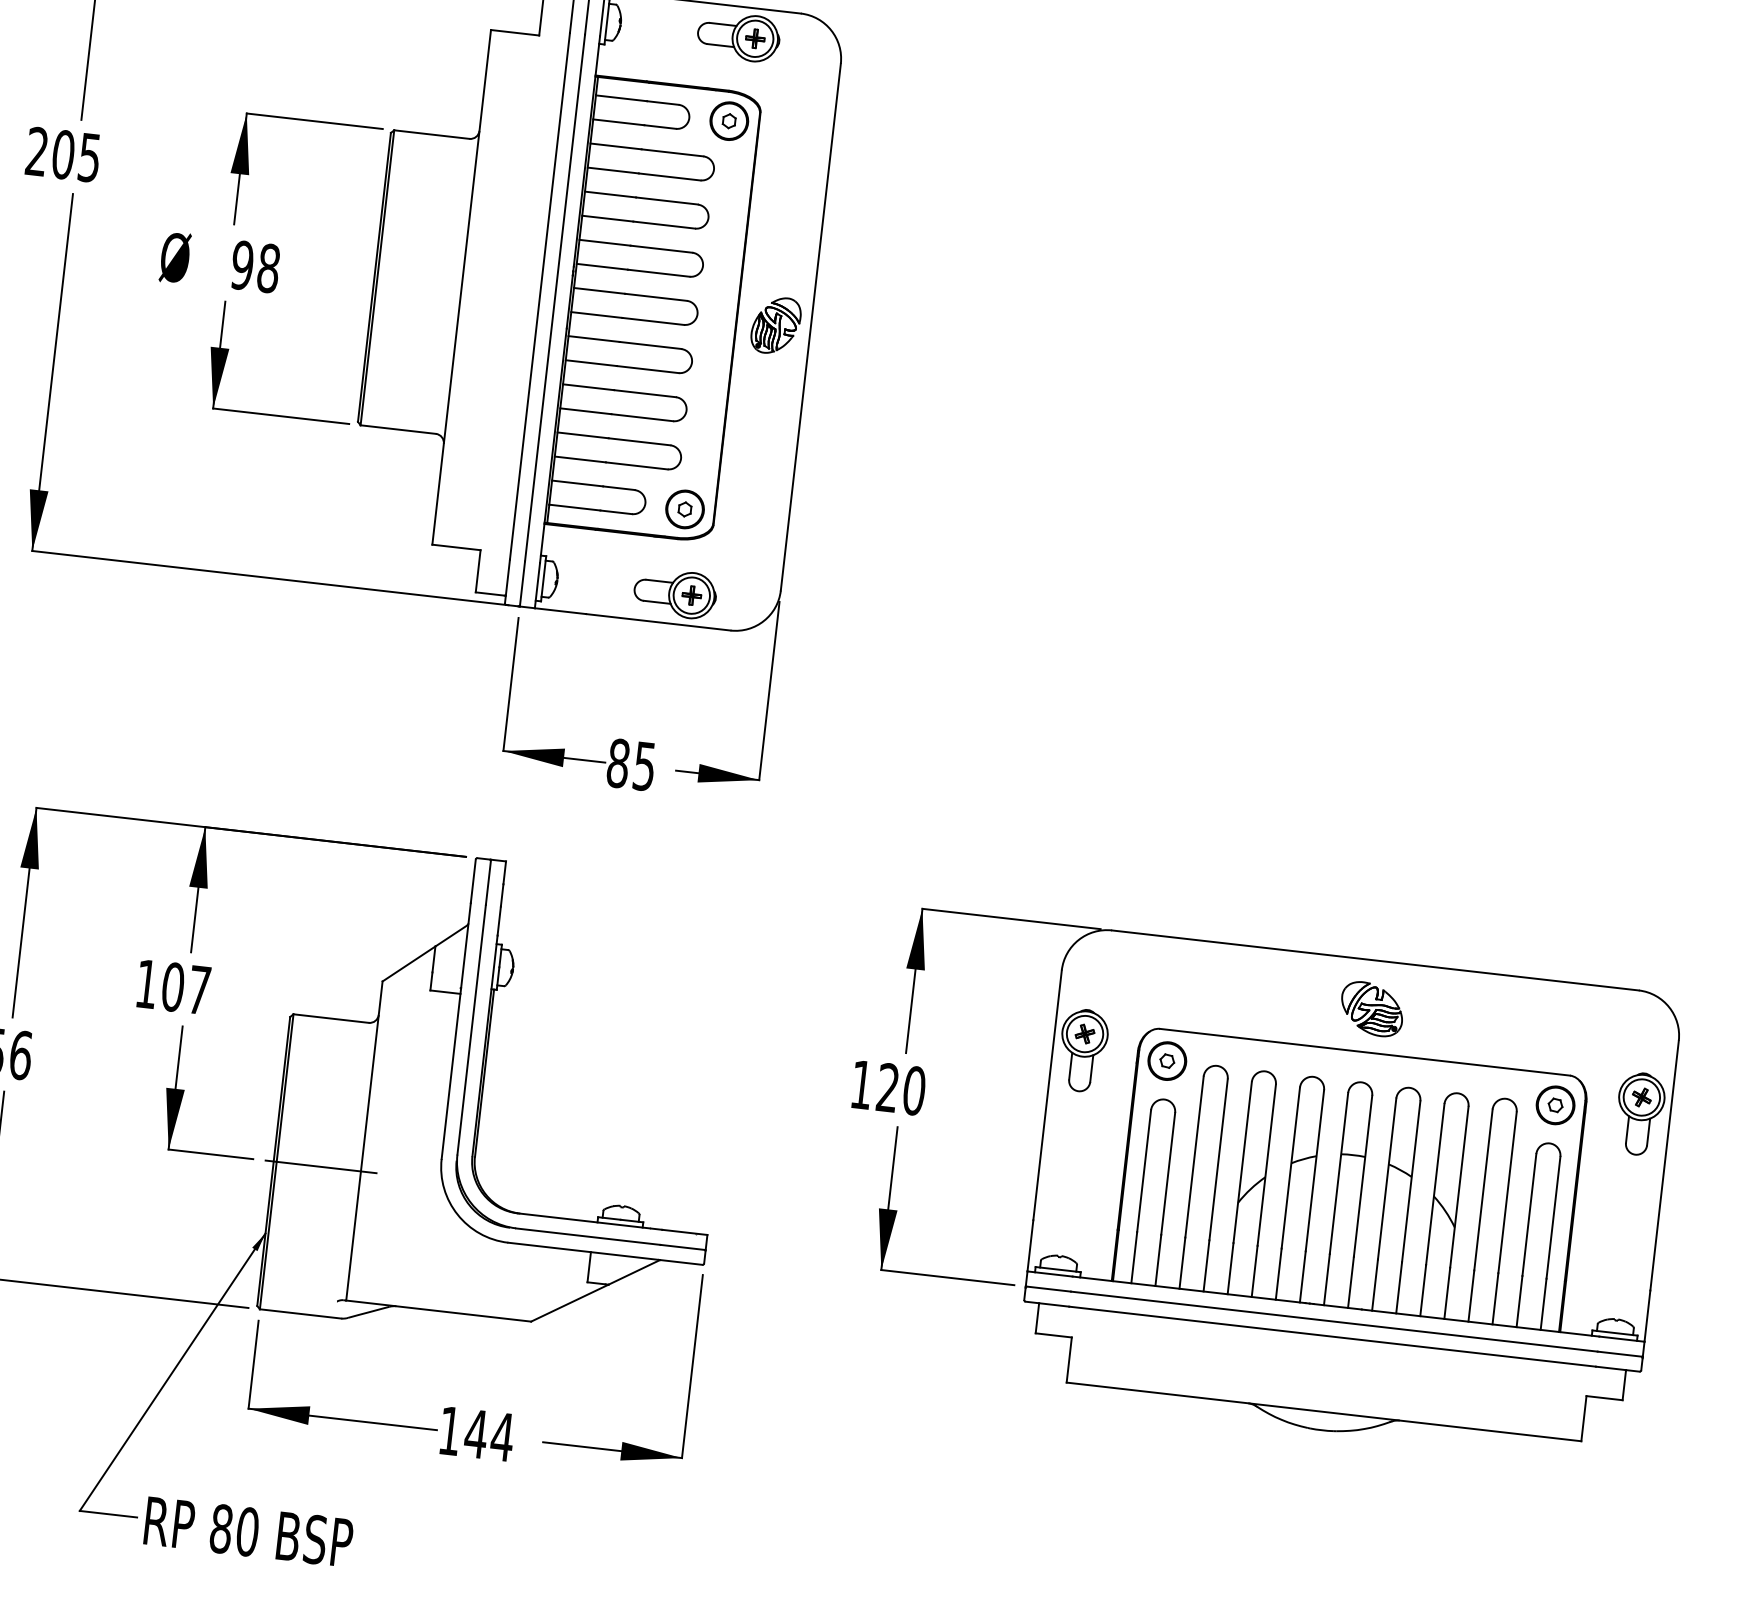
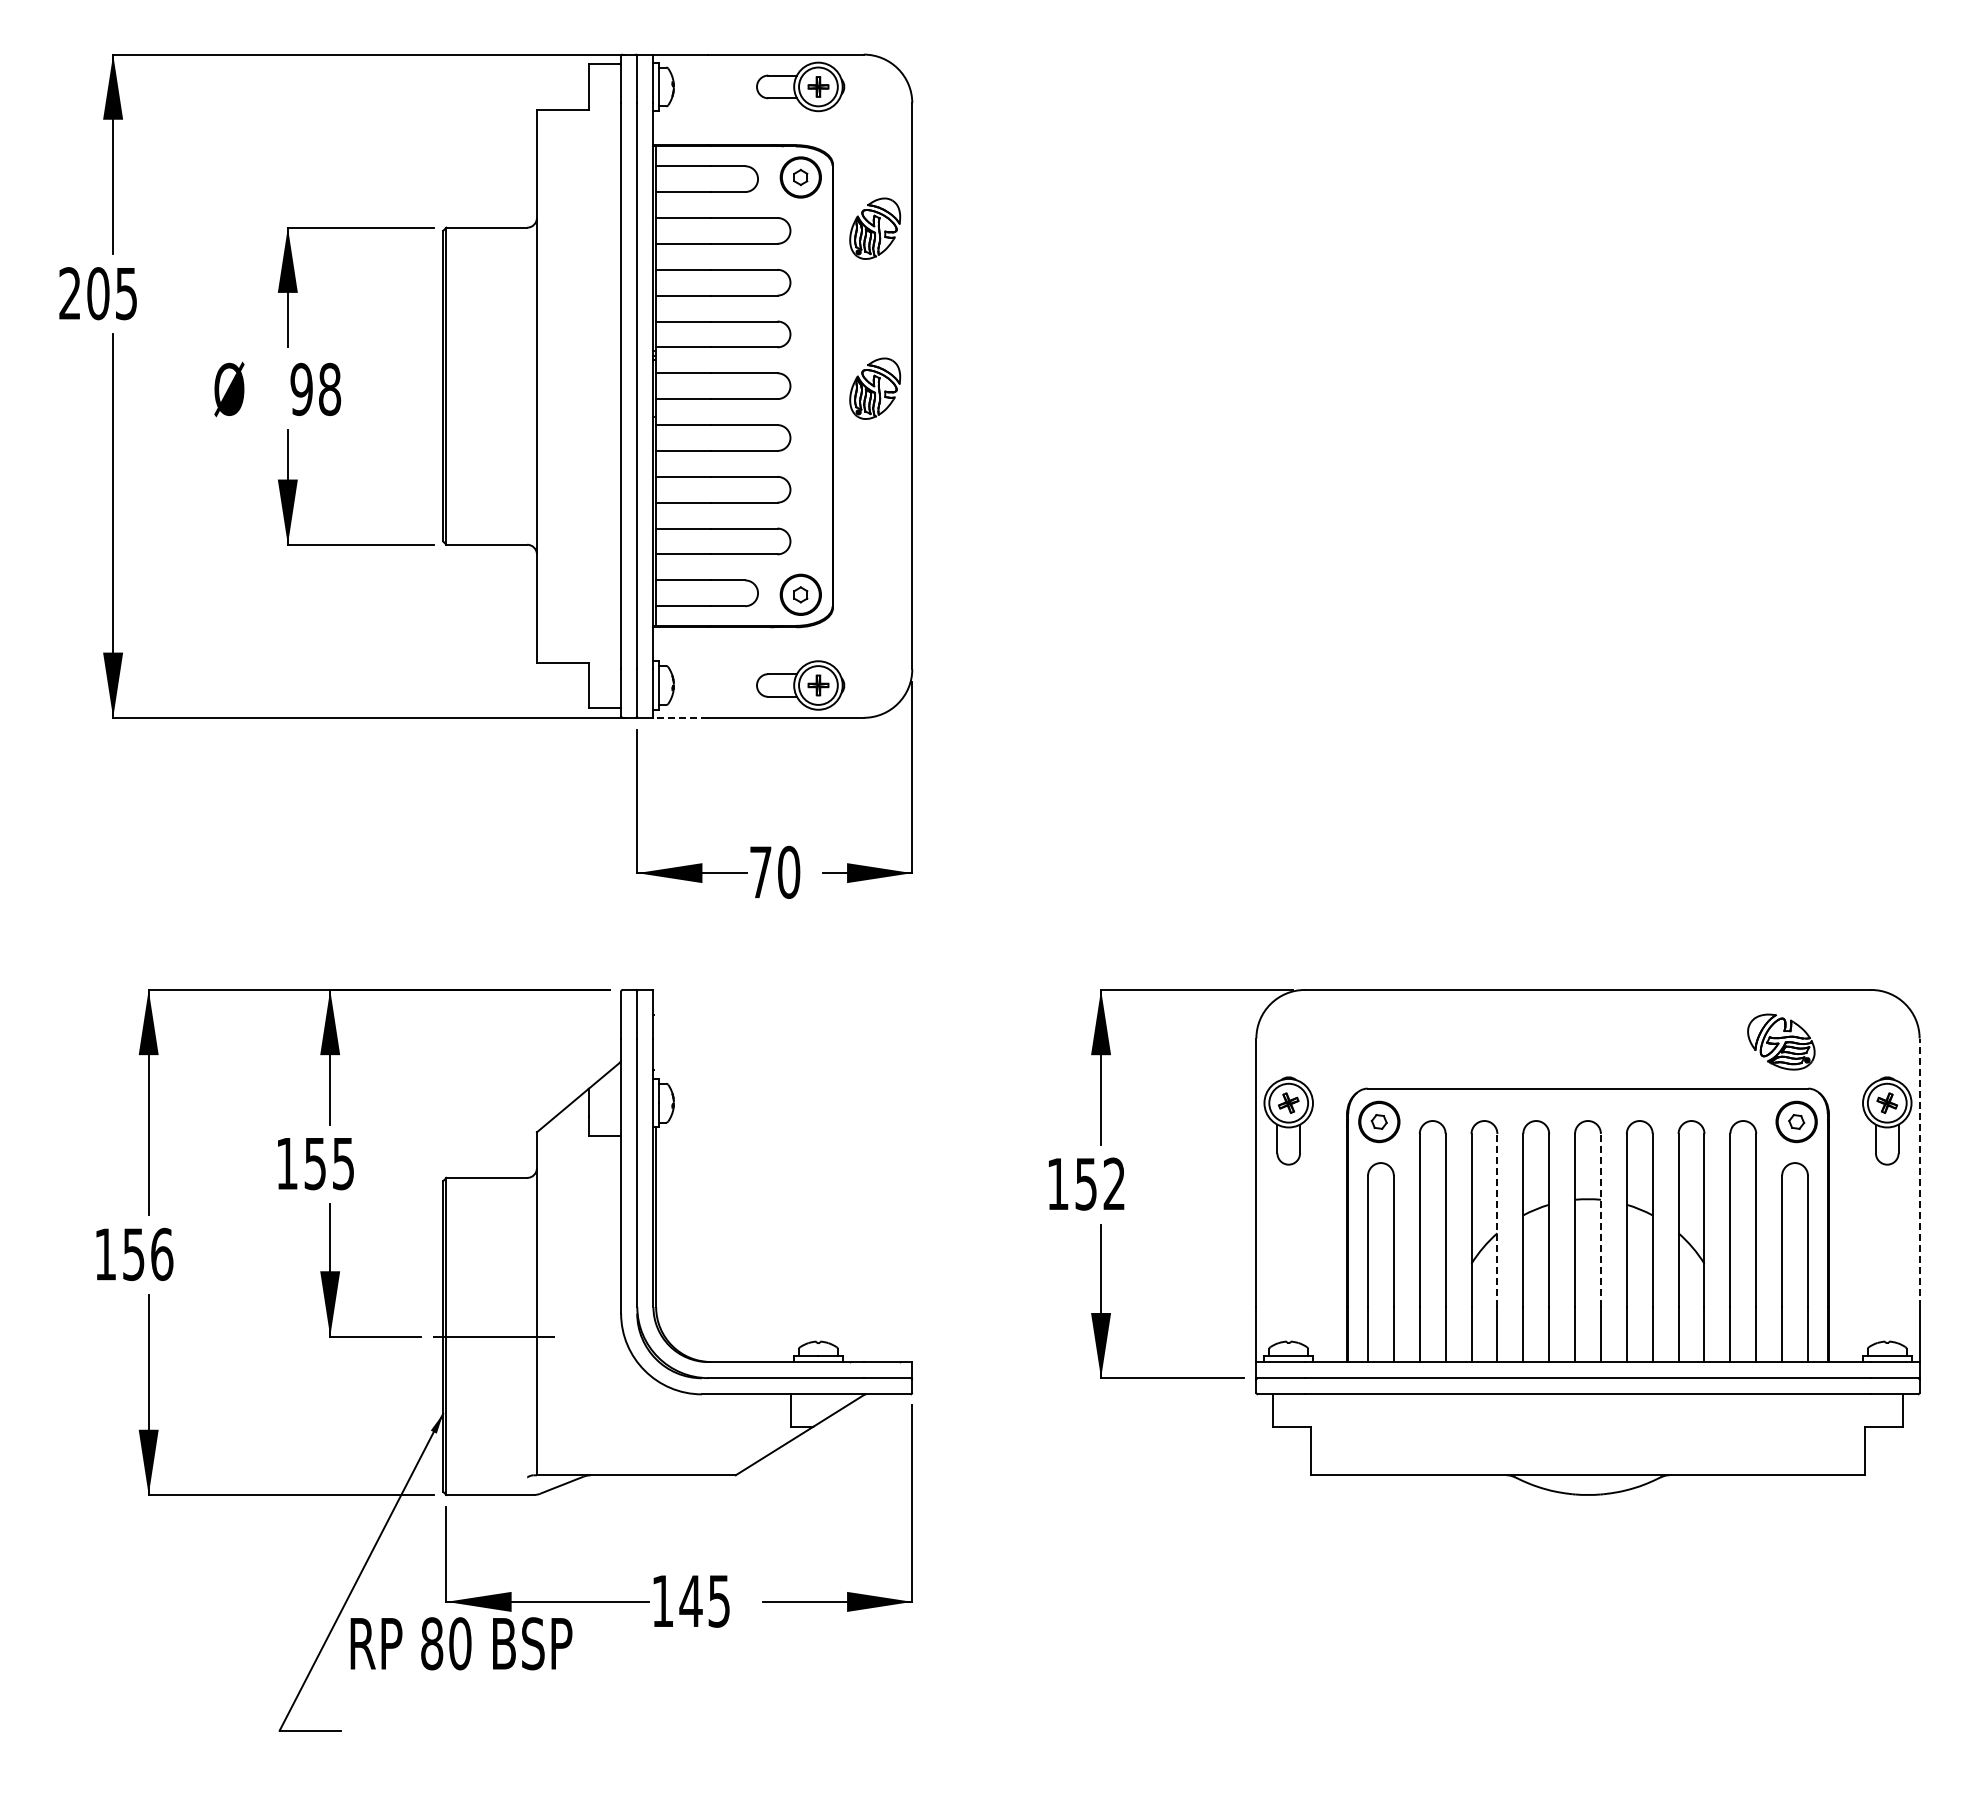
part: (793, 176) -> (875, 228), added
line: (560, 610) -> (680, 717), solid -> dashed
text: (631, 764) -> (774, 871), 85 -> 70
text: (185, 988) -> (328, 1163), 107 -> 155
part: (1372, 1008) -> (1781, 1041), moved
text: (901, 1088) -> (1100, 1183), 120 -> 152
line: (1266, 1165) -> (1497, 1220), solid -> dashed
line: (1664, 1165) -> (1919, 1172), solid -> dashed
line: (1362, 1176) -> (1600, 1220), solid -> dashed
text: (501, 1437) -> (718, 1601), 144 -> 145
text: (248, 1531) -> (461, 1643), moved

